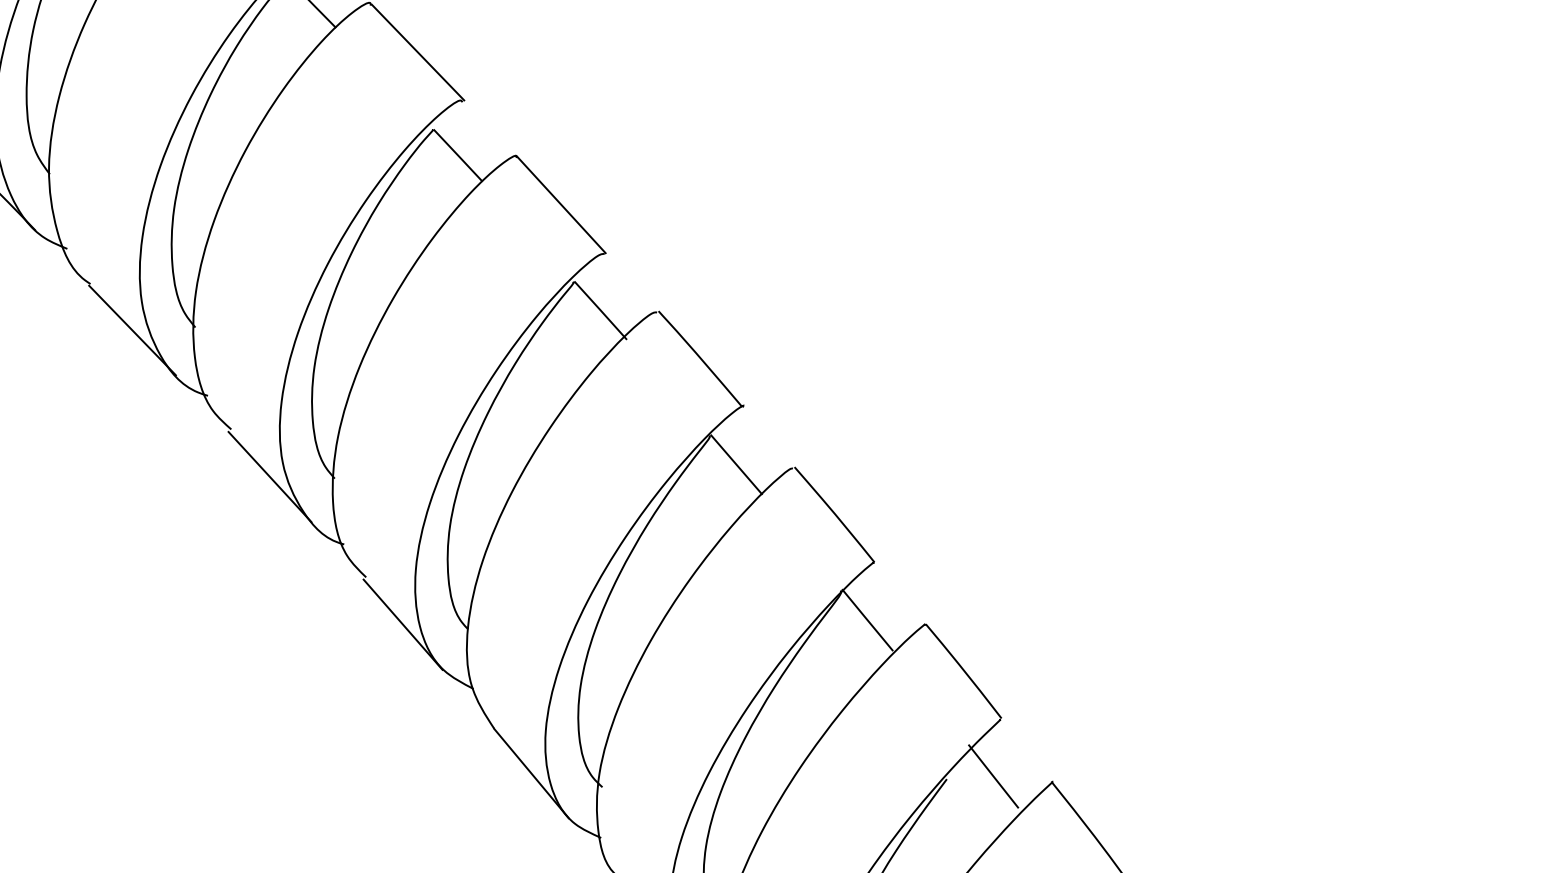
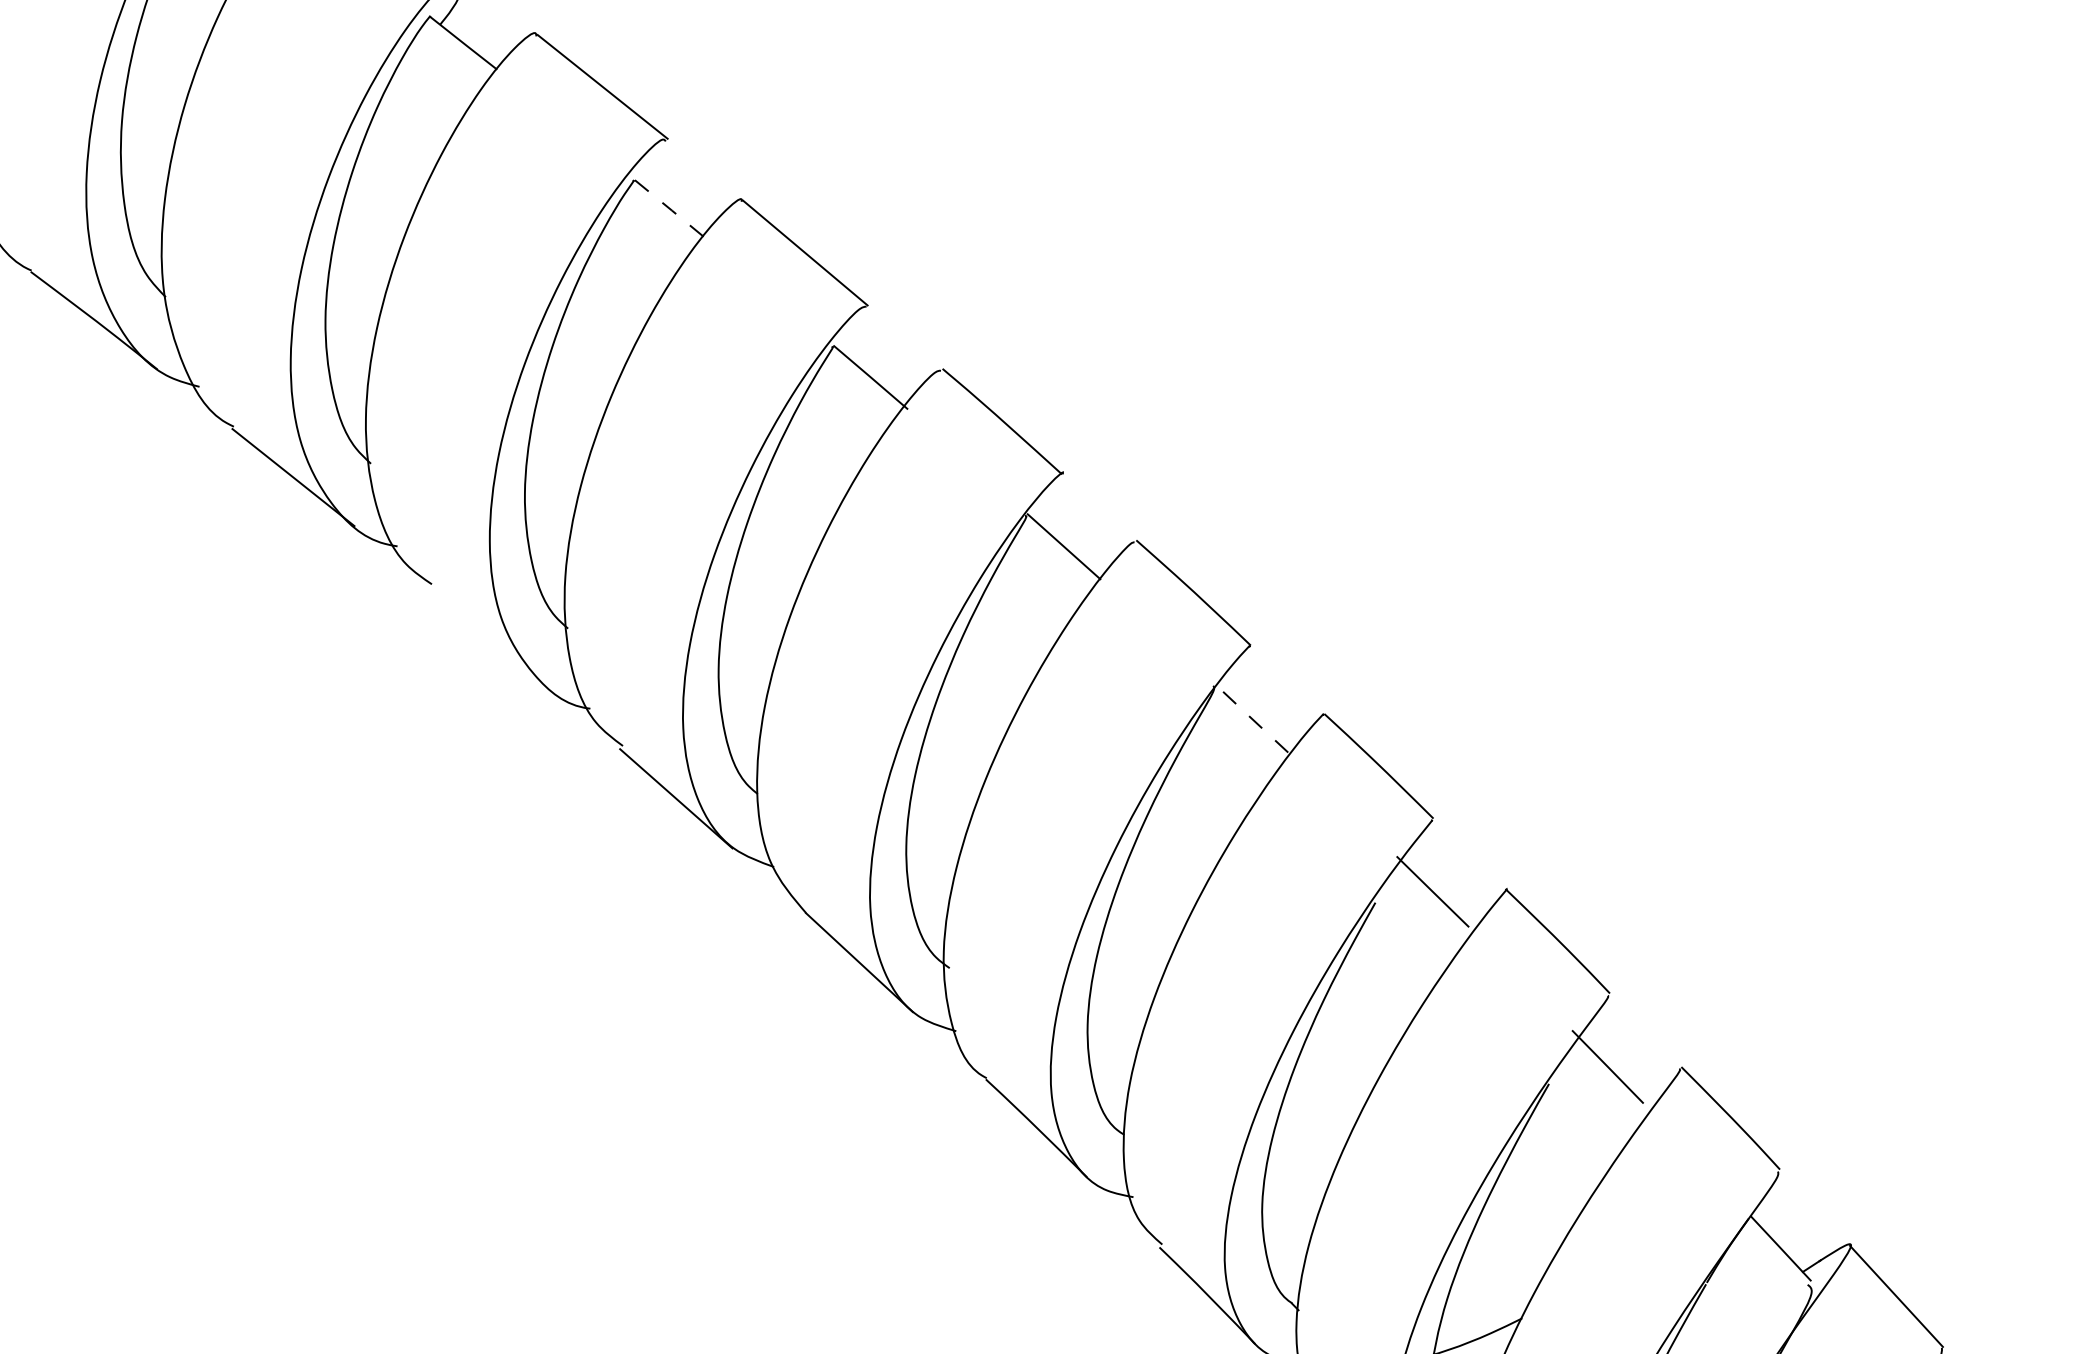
line: (458, 155) -> (669, 208), solid -> dashed
line: (270, 476) -> (487, 636), removed
line: (867, 620) -> (1251, 718), solid -> dashed

